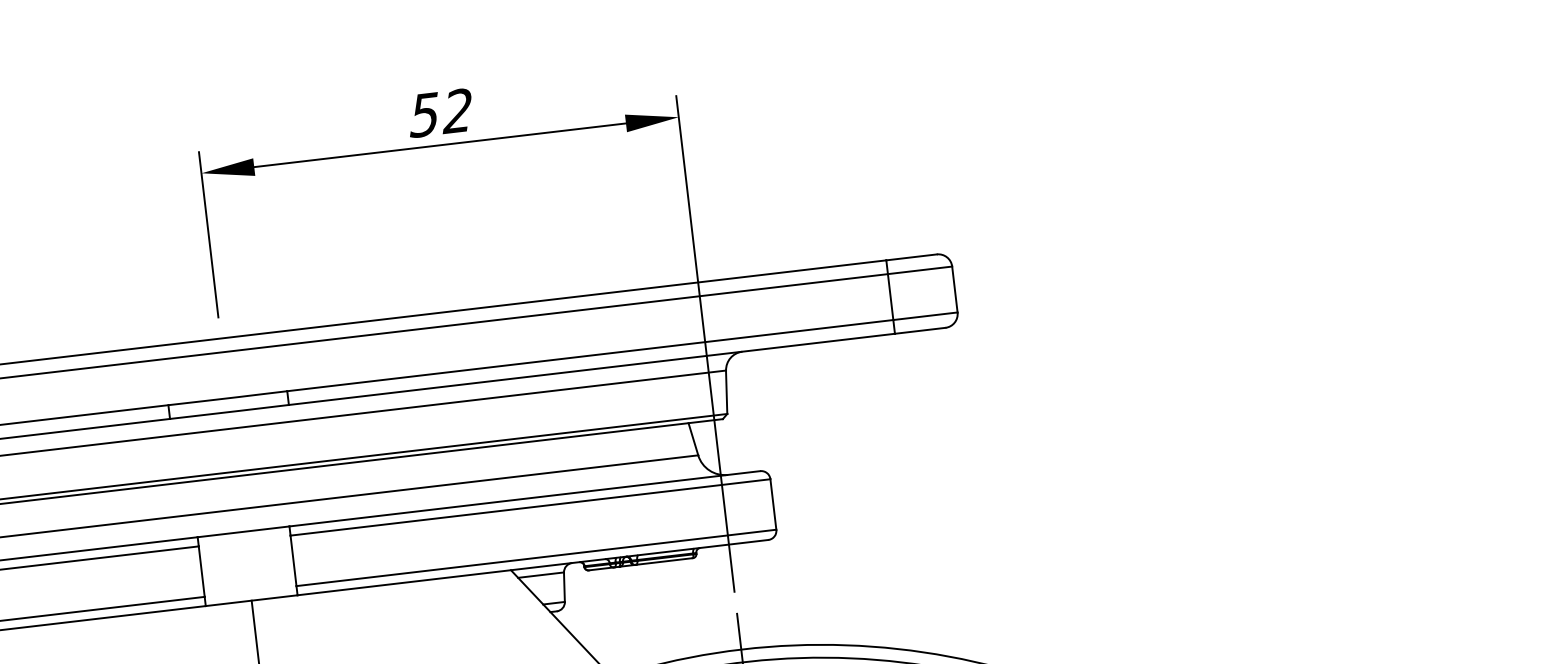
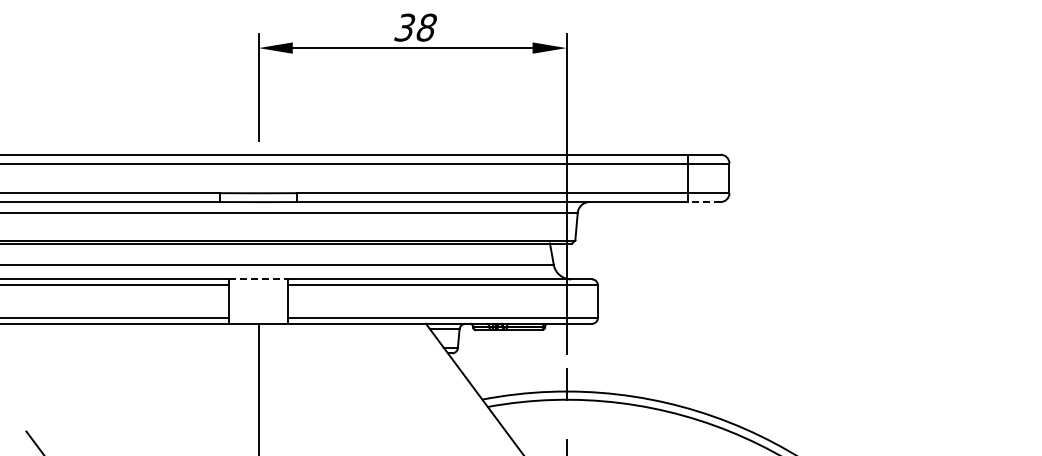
text: (440, 112) -> (415, 27), 52 -> 38
line: (919, 331) -> (703, 202), solid -> dashed
line: (243, 532) -> (258, 279), solid -> dashed

